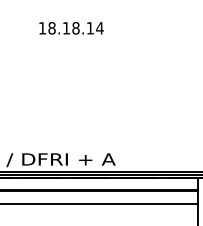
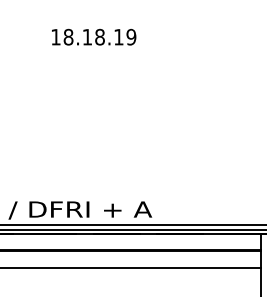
text: (99, 28) -> (130, 37), 18.18.14 -> 18.18.19

